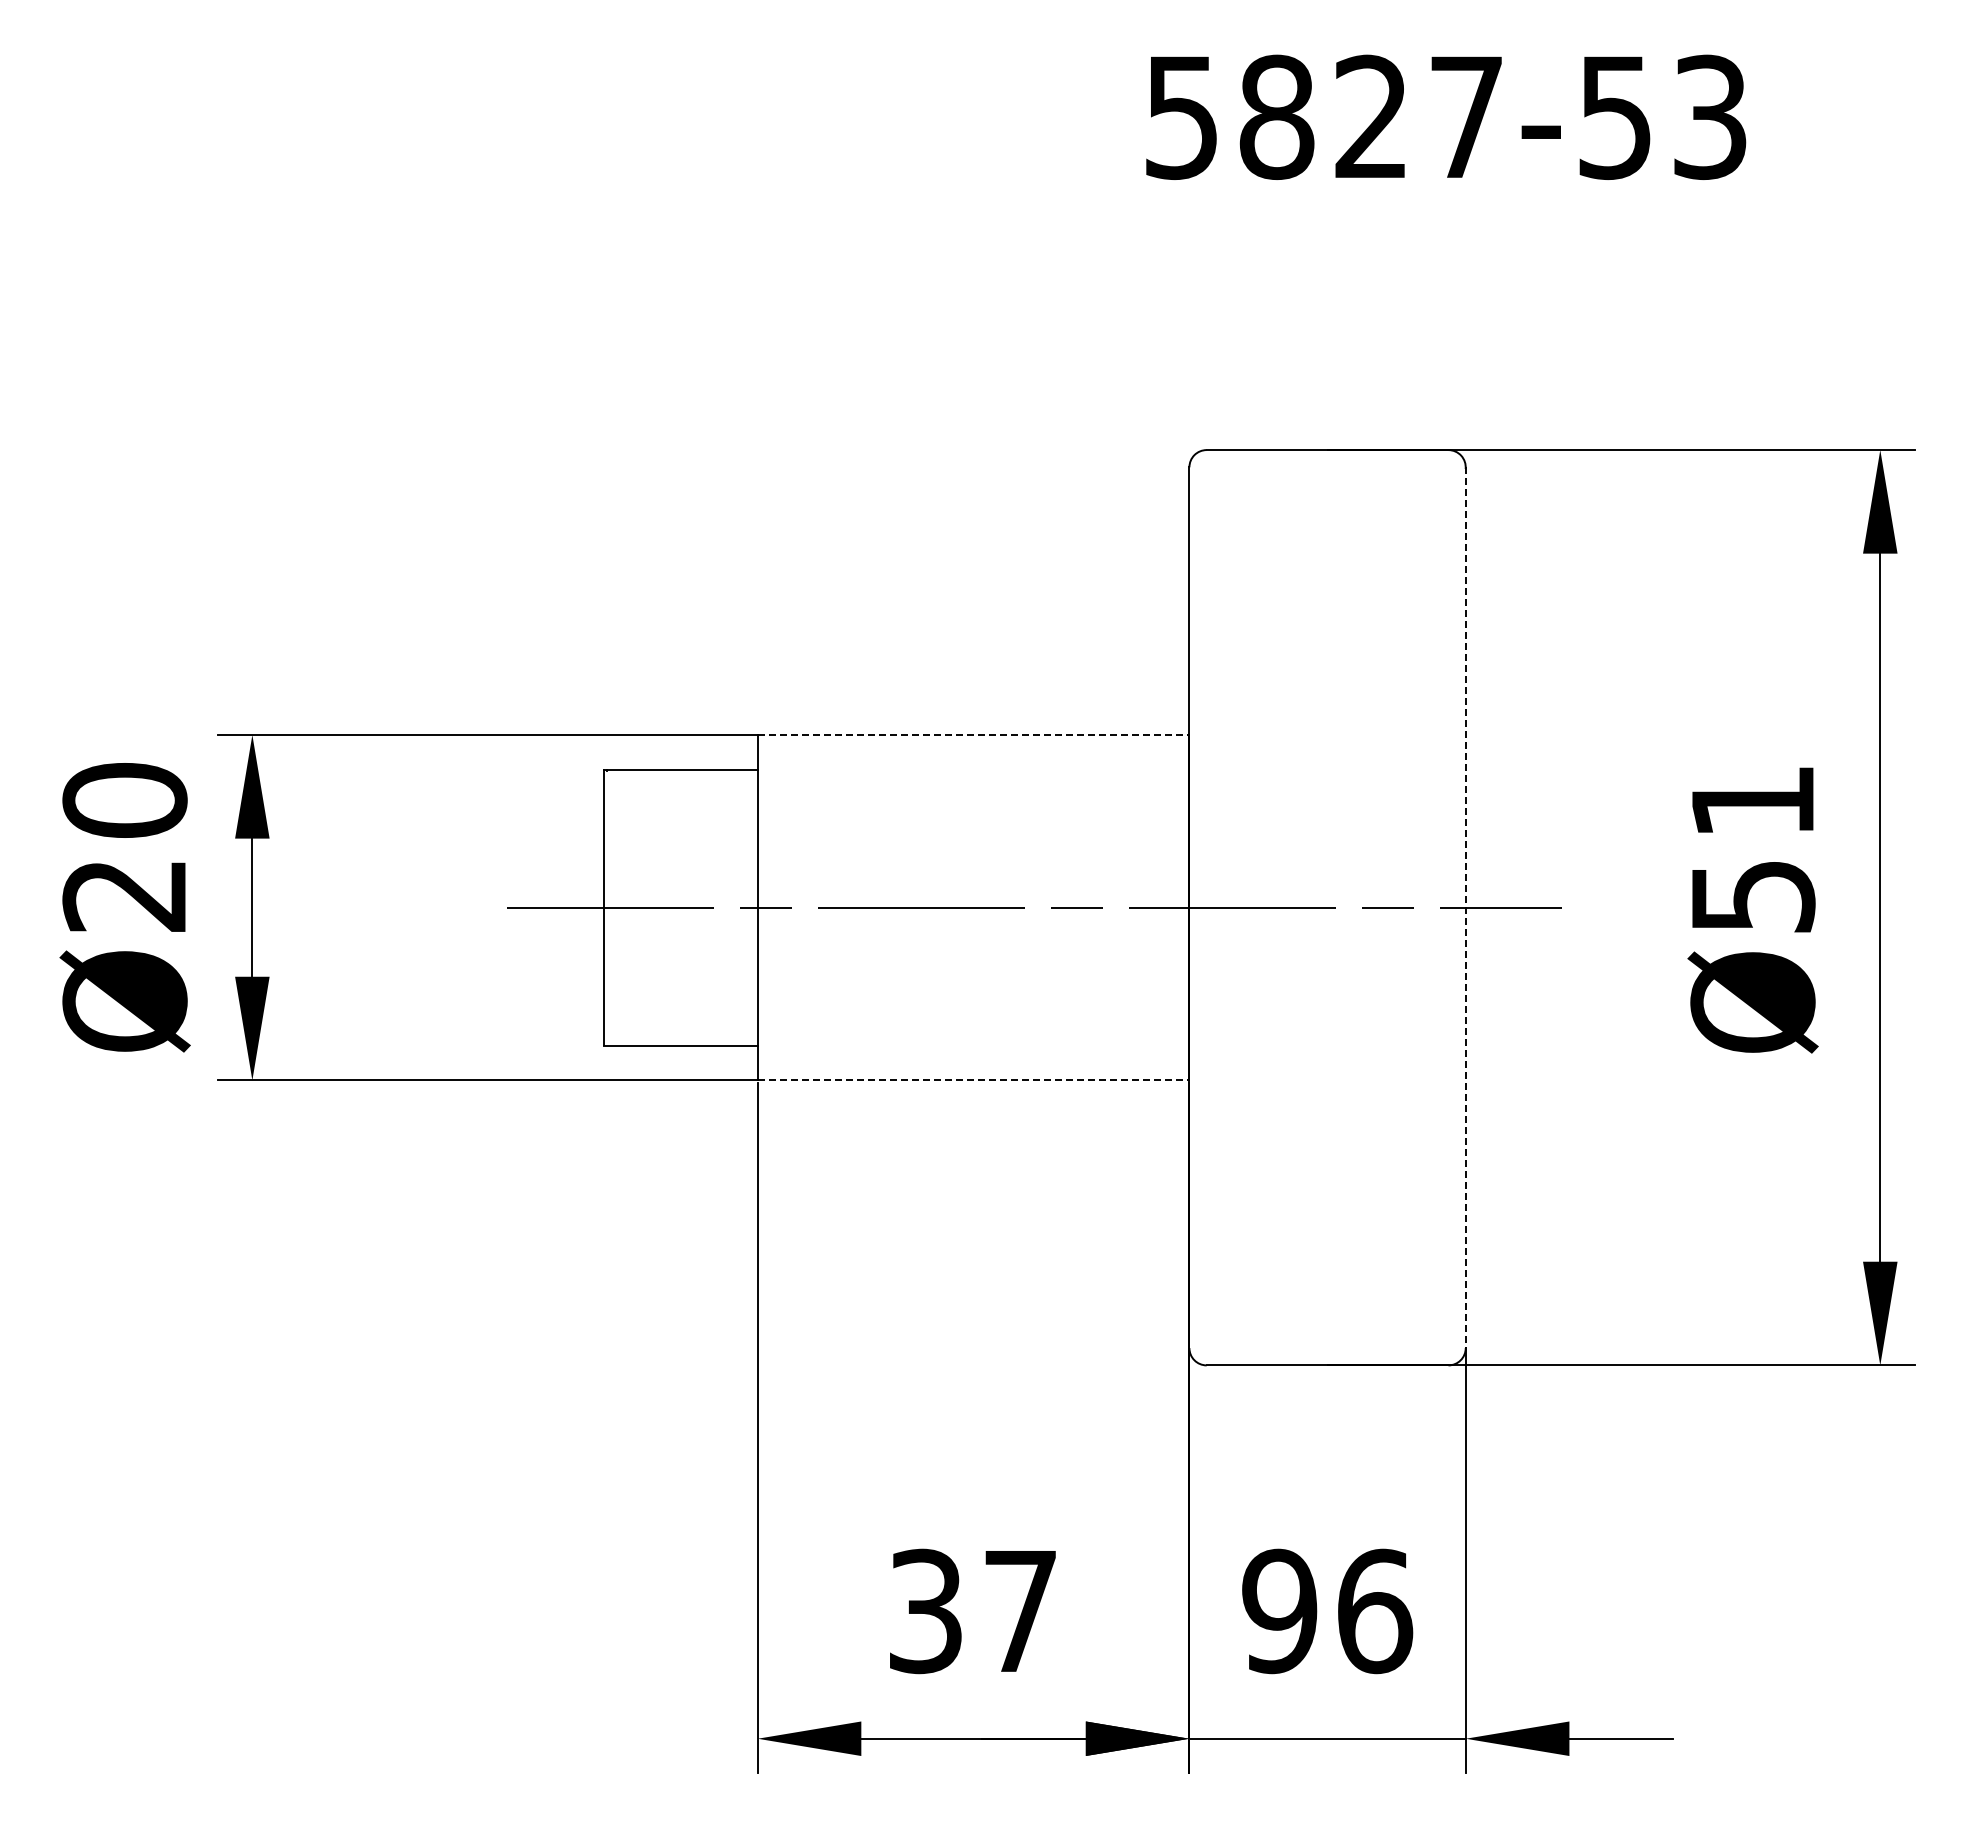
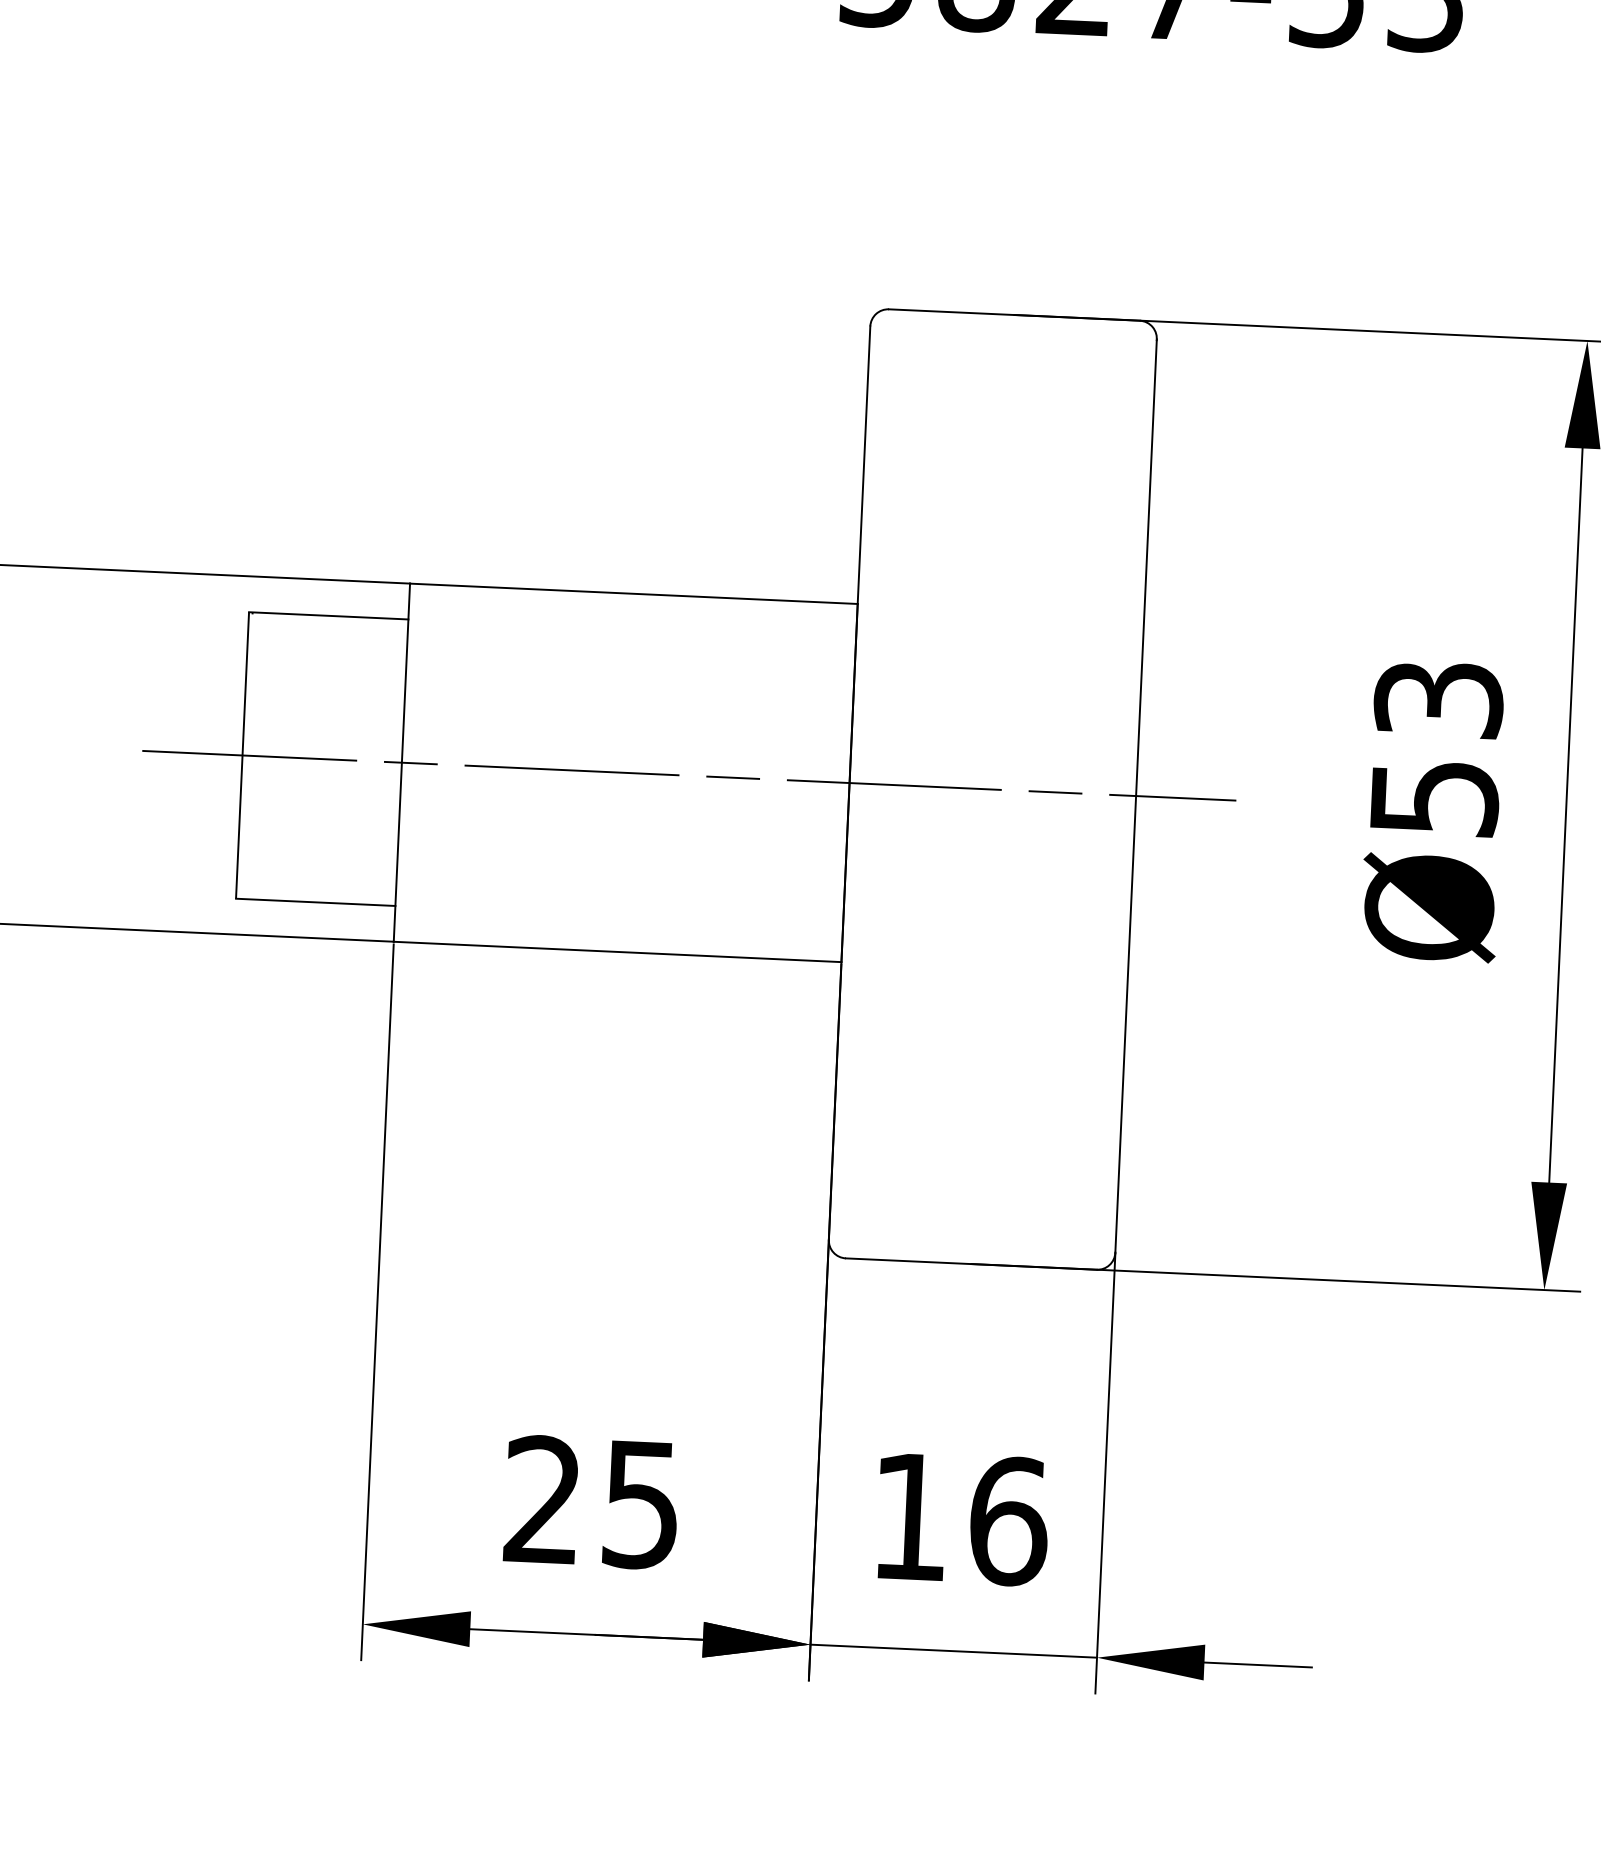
line: (973, 735) -> (633, 594), dashed -> solid
text: (1752, 801) -> (1438, 699), Ø51 -> Ø53
line: (1465, 908) -> (1135, 796), dashed -> solid
line: (973, 1080) -> (617, 952), dashed -> solid
text: (972, 1611) -> (591, 1502), 37 -> 25
text: (1279, 1611) -> (909, 1516), 96 -> 16

